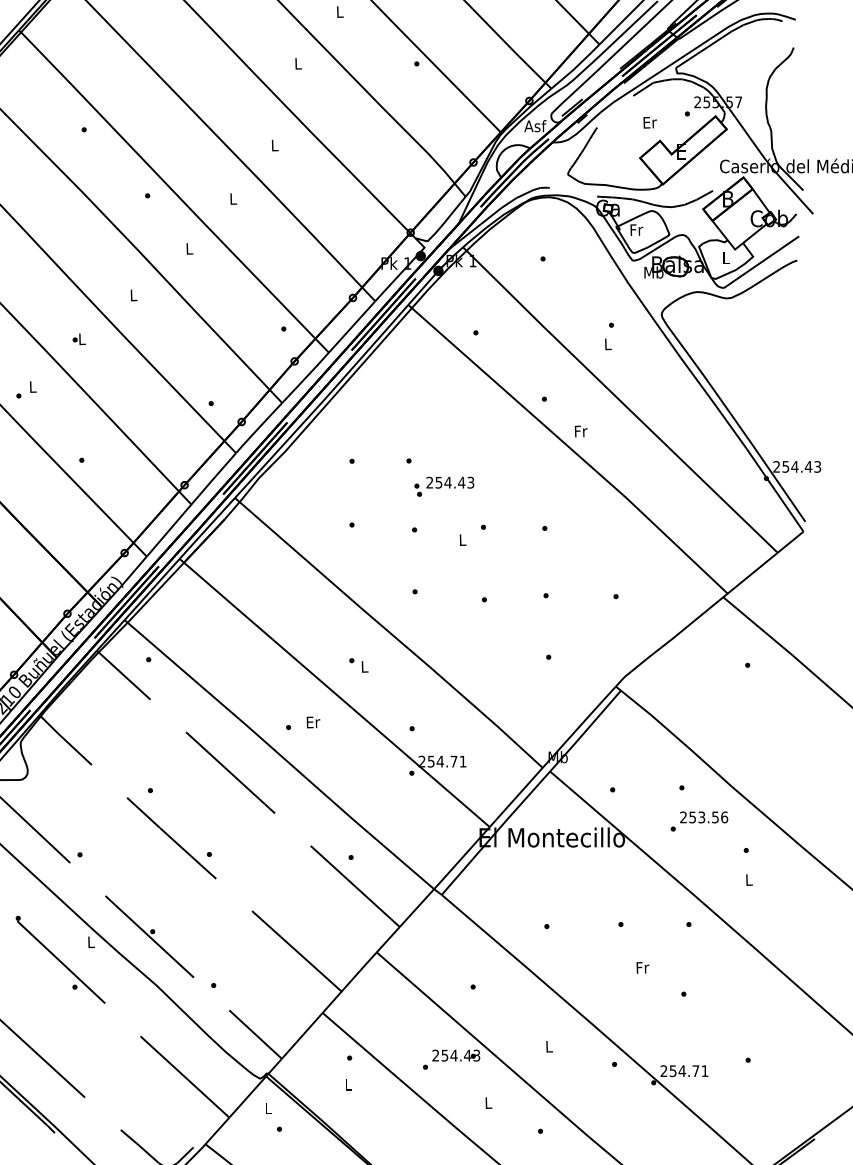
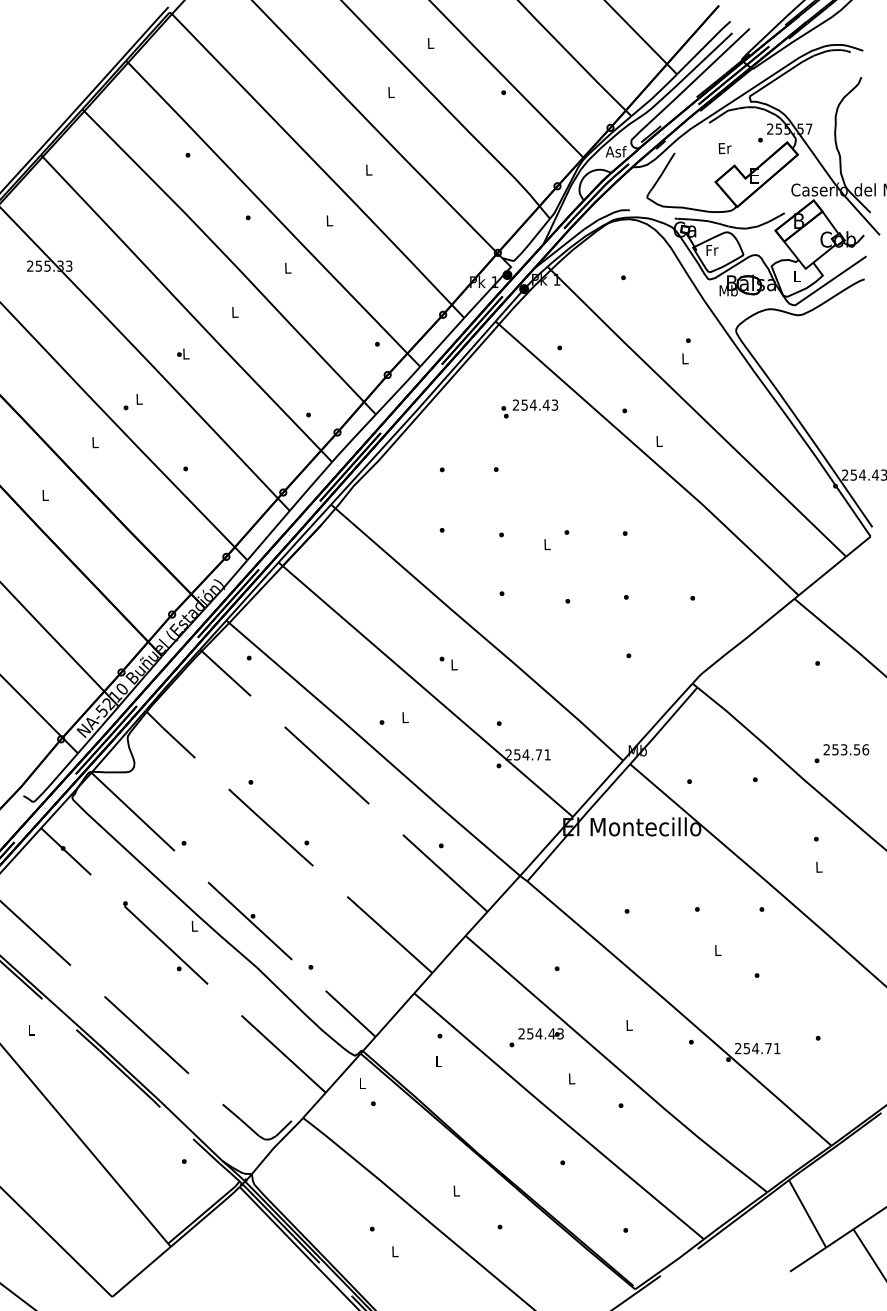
text: (581, 431) -> (659, 441), Fr -> L
text: (444, 486) -> (529, 408), moved
text: (313, 722) -> (405, 717), Er -> L
text: (699, 821) -> (841, 753), moved
text: (643, 967) -> (718, 950), Fr -> L

